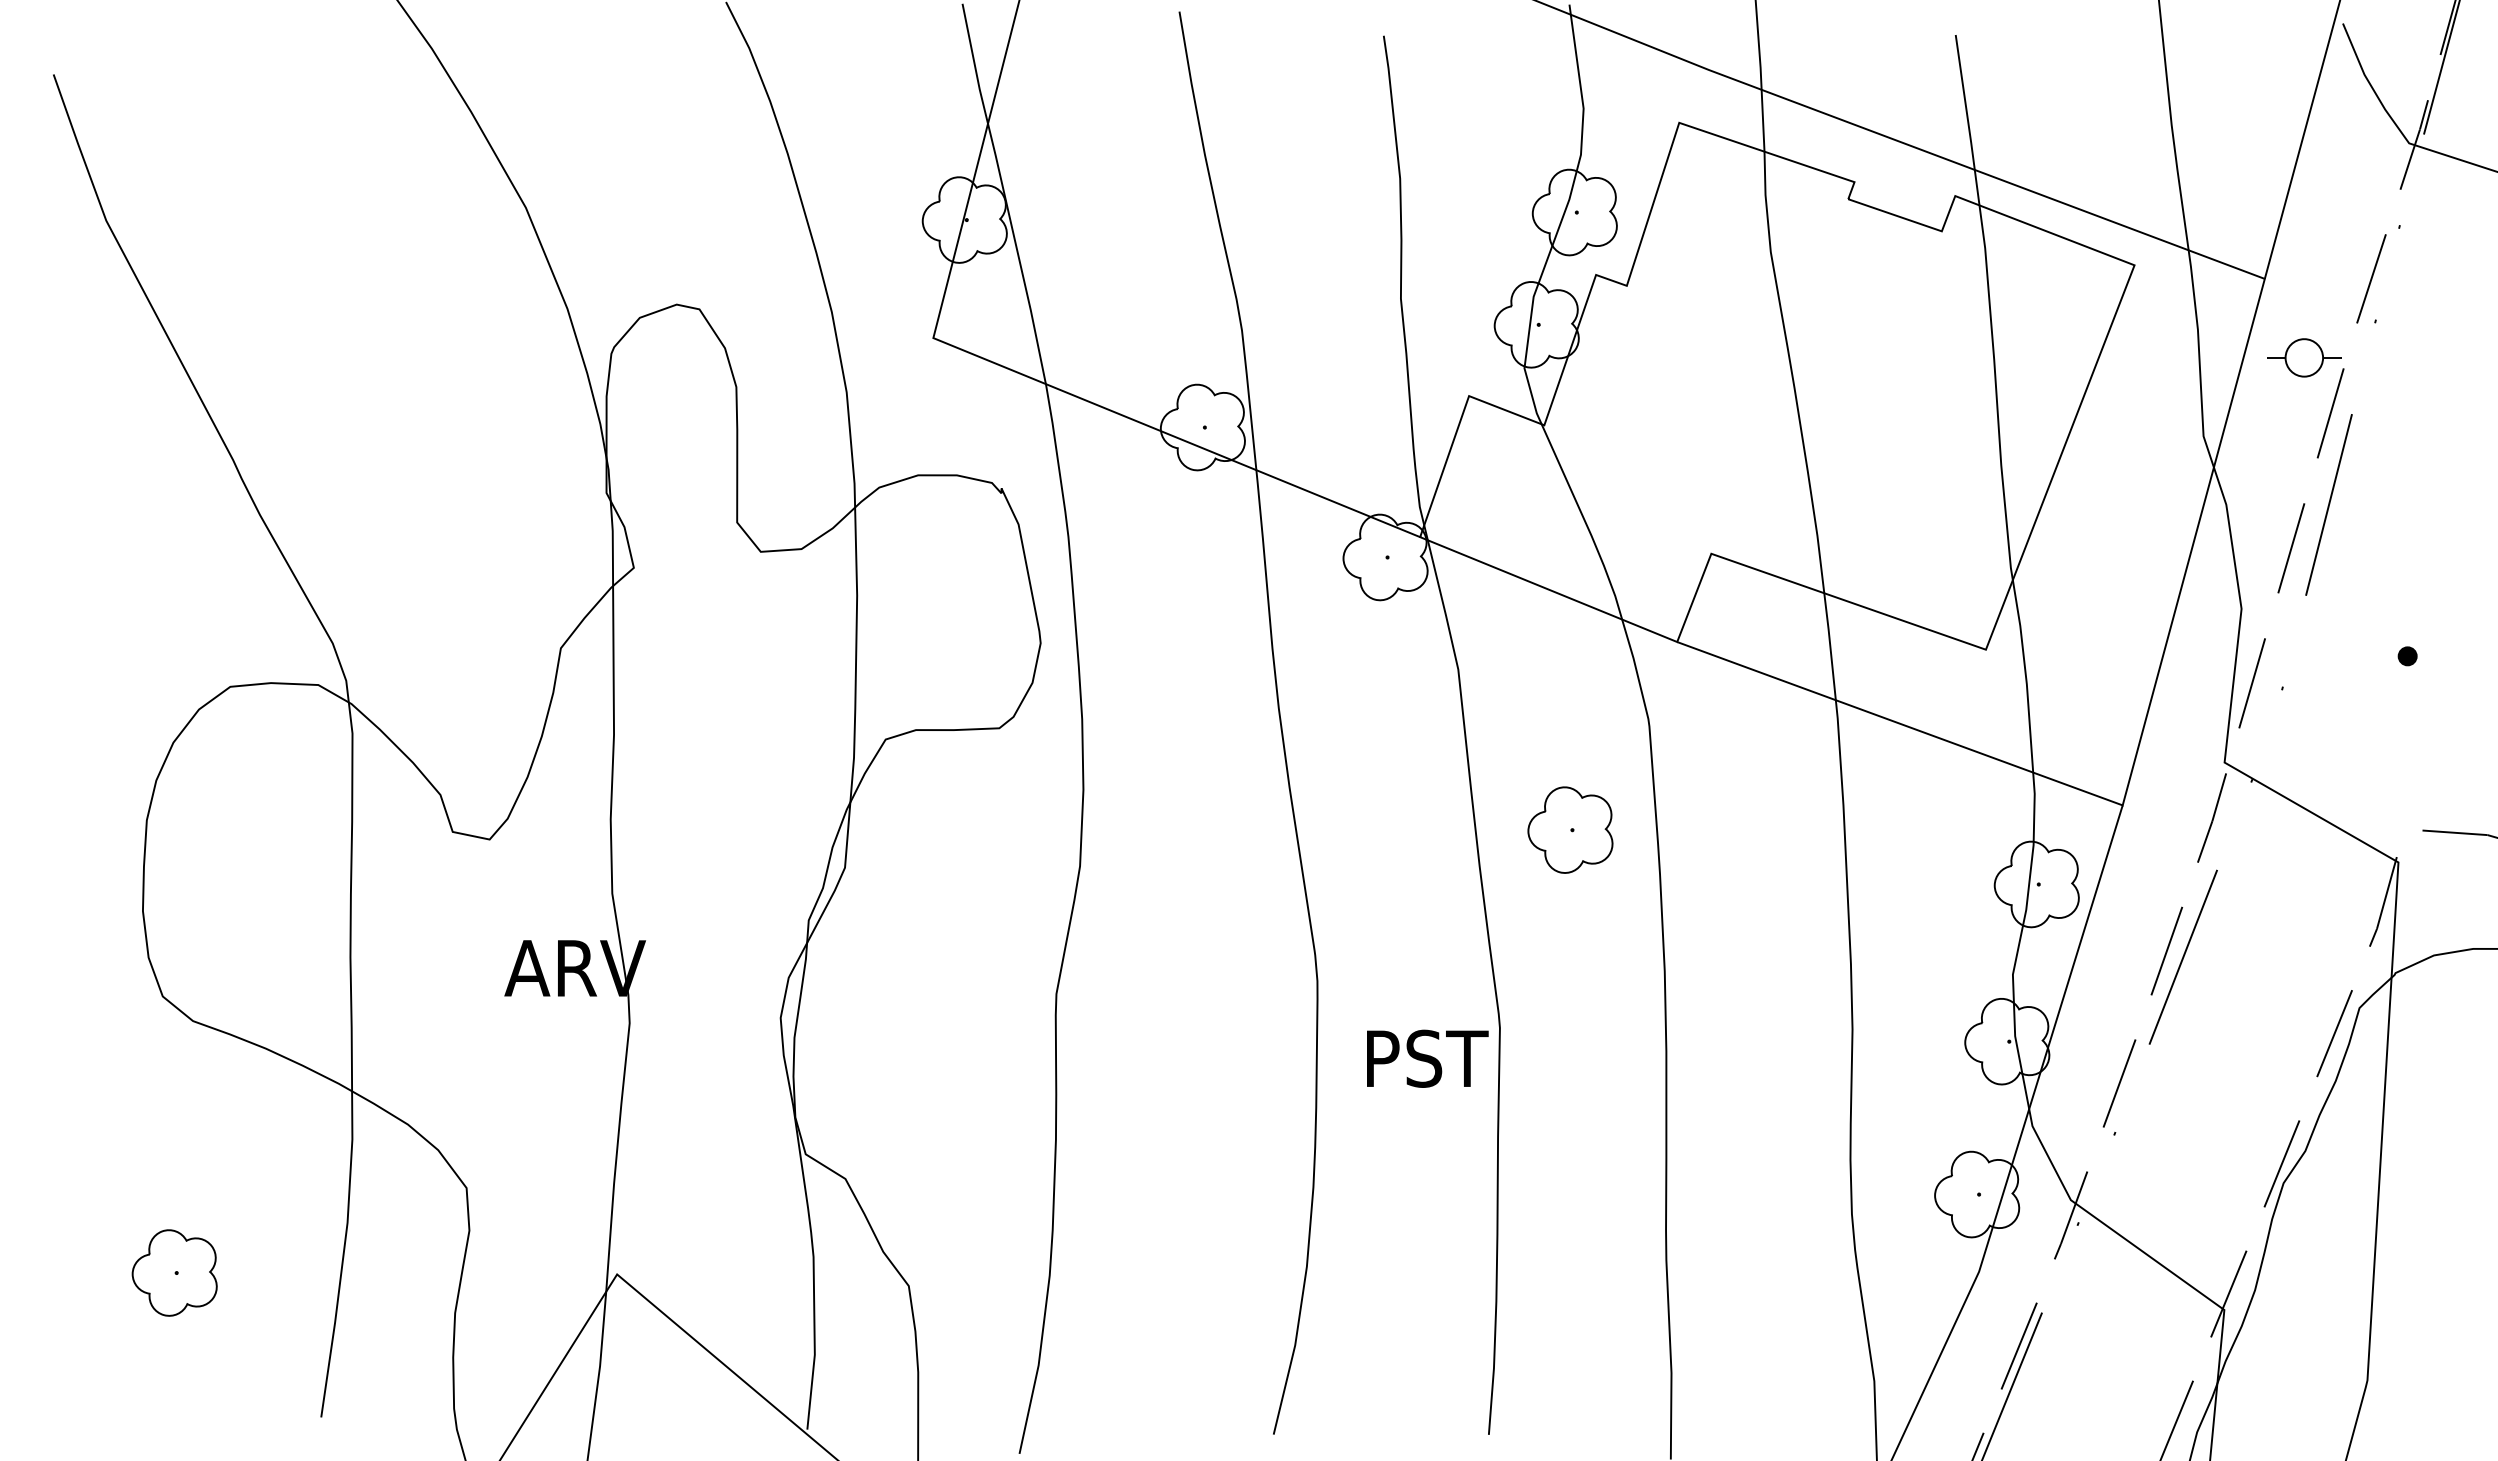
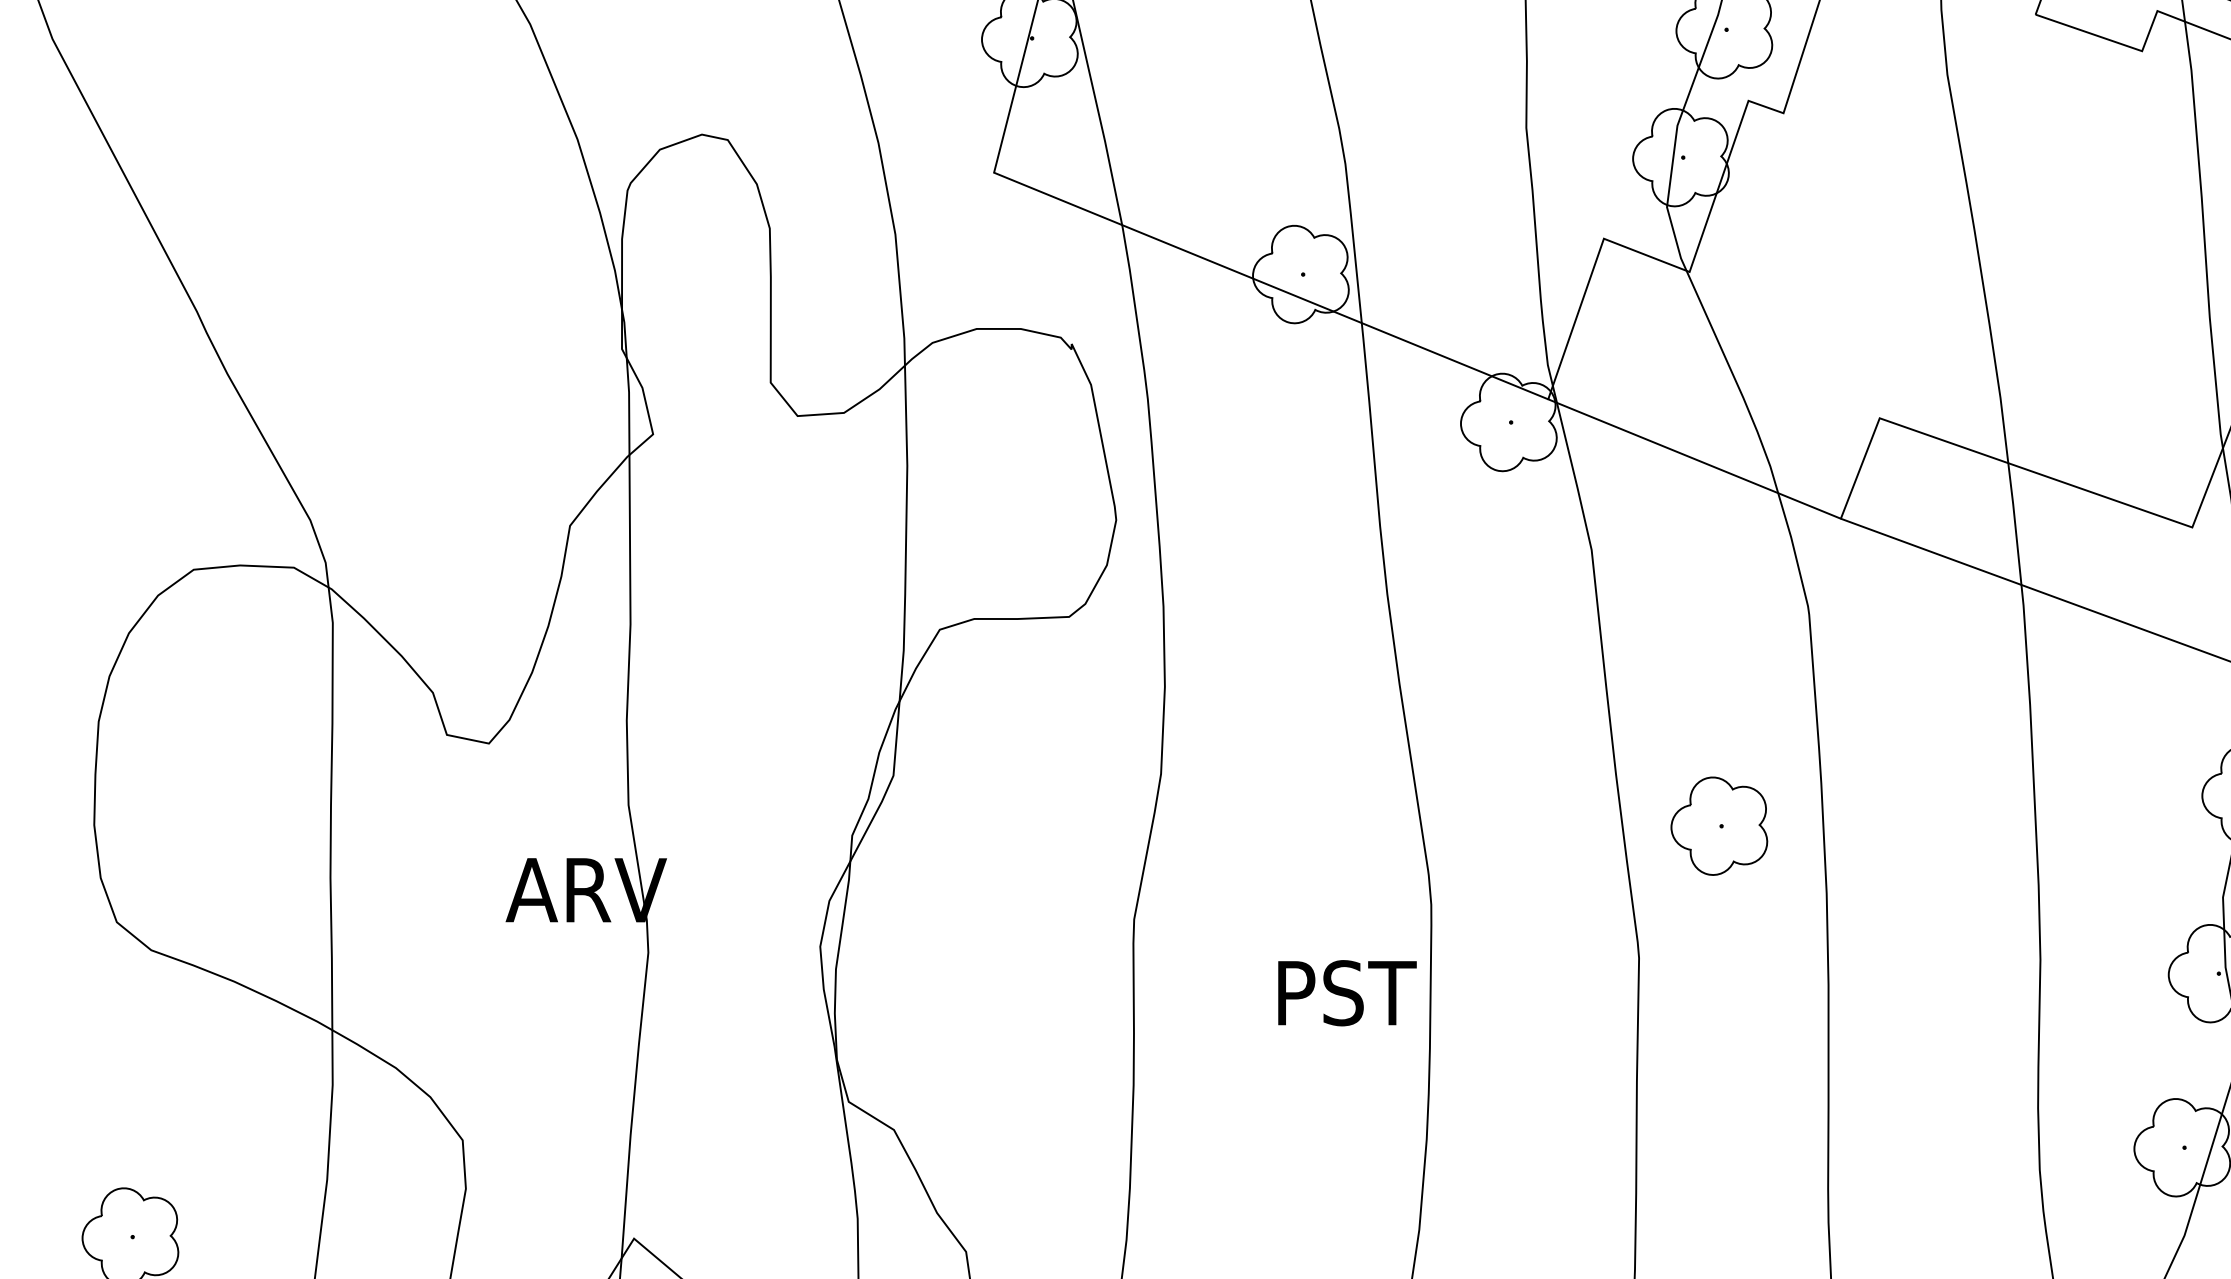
part: (1570, 829) -> (1719, 825), moved
text: (1427, 1058) -> (1347, 992), moved

